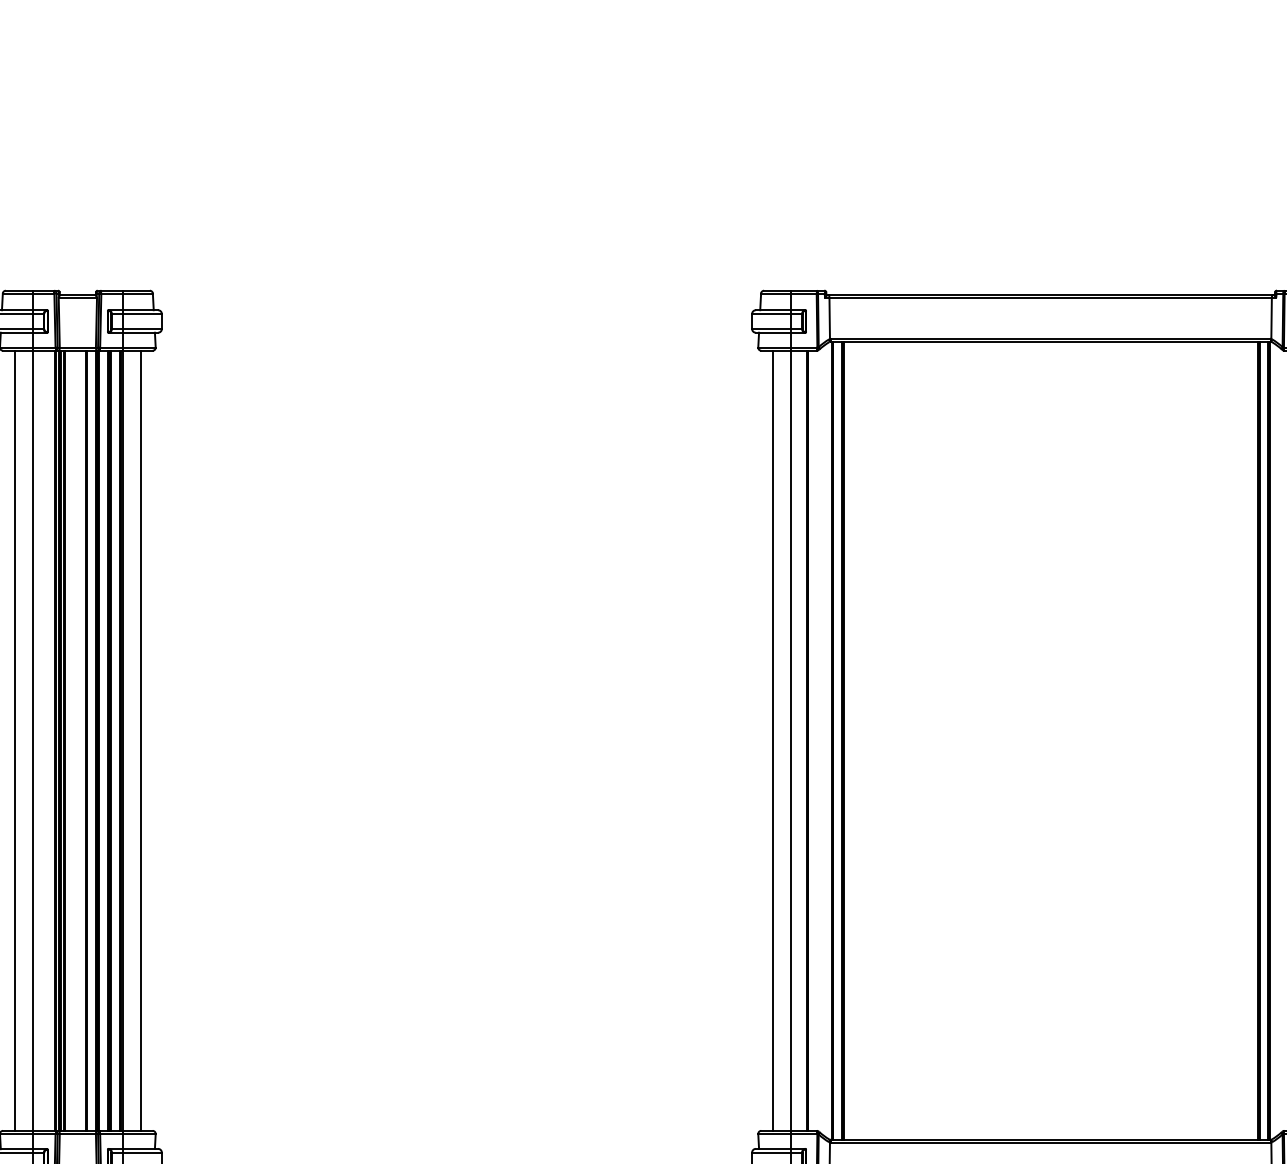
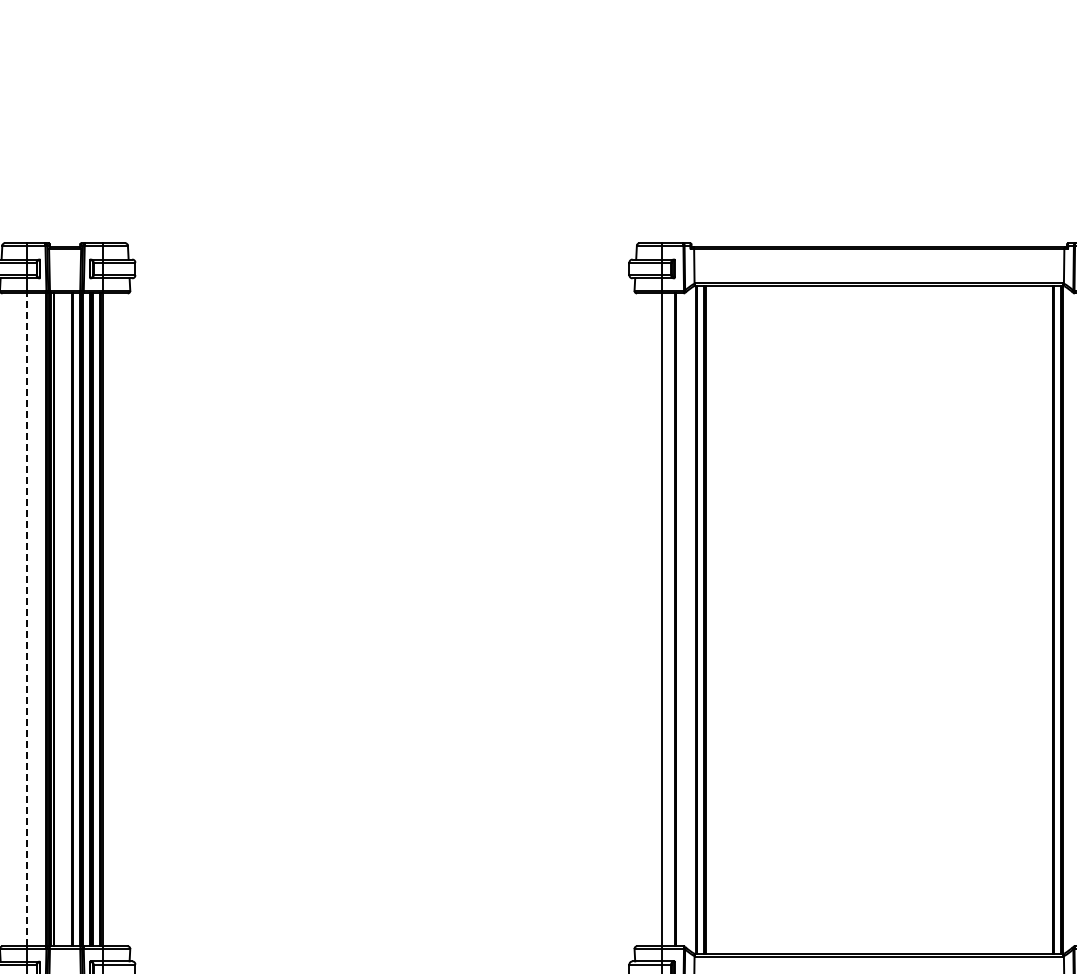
line: (14, 740) -> (12, 619), removed
line: (32, 740) -> (27, 619), solid -> dashed
line: (140, 740) -> (117, 619), removed
line: (772, 740) -> (646, 619), removed

